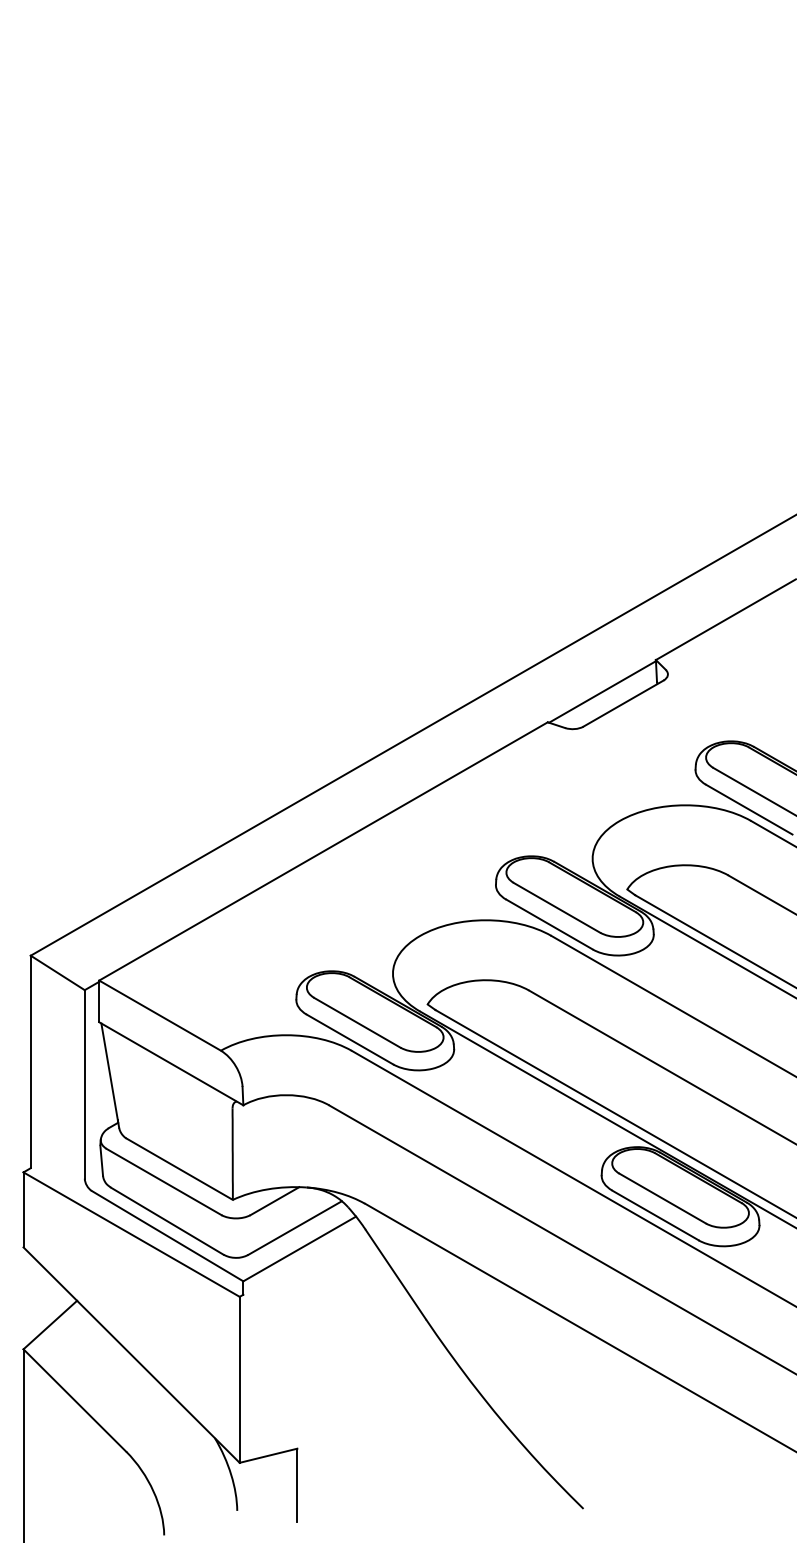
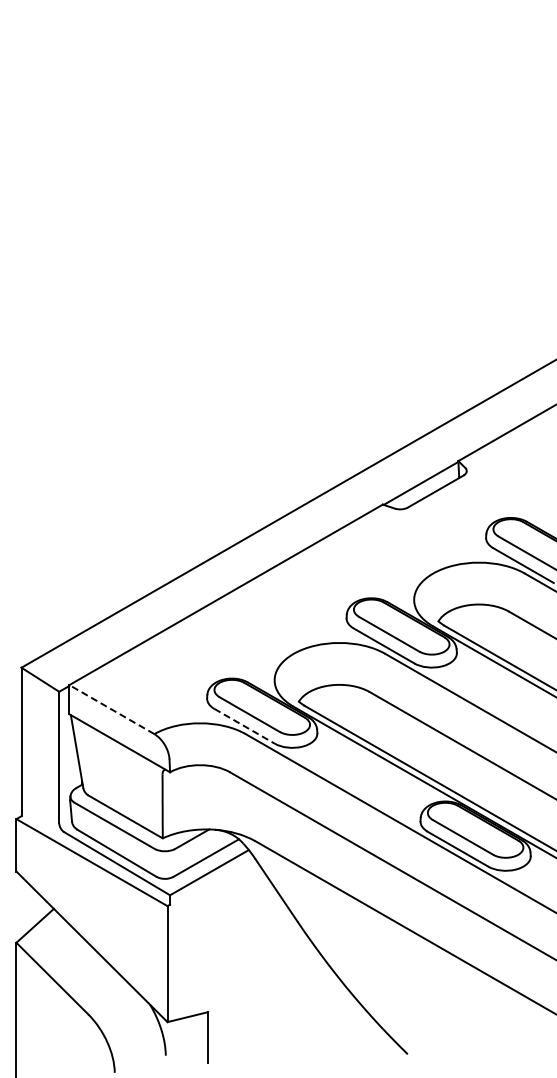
line: (159, 1015) -> (111, 709), solid -> dashed
line: (349, 1039) -> (244, 726), solid -> dashed

